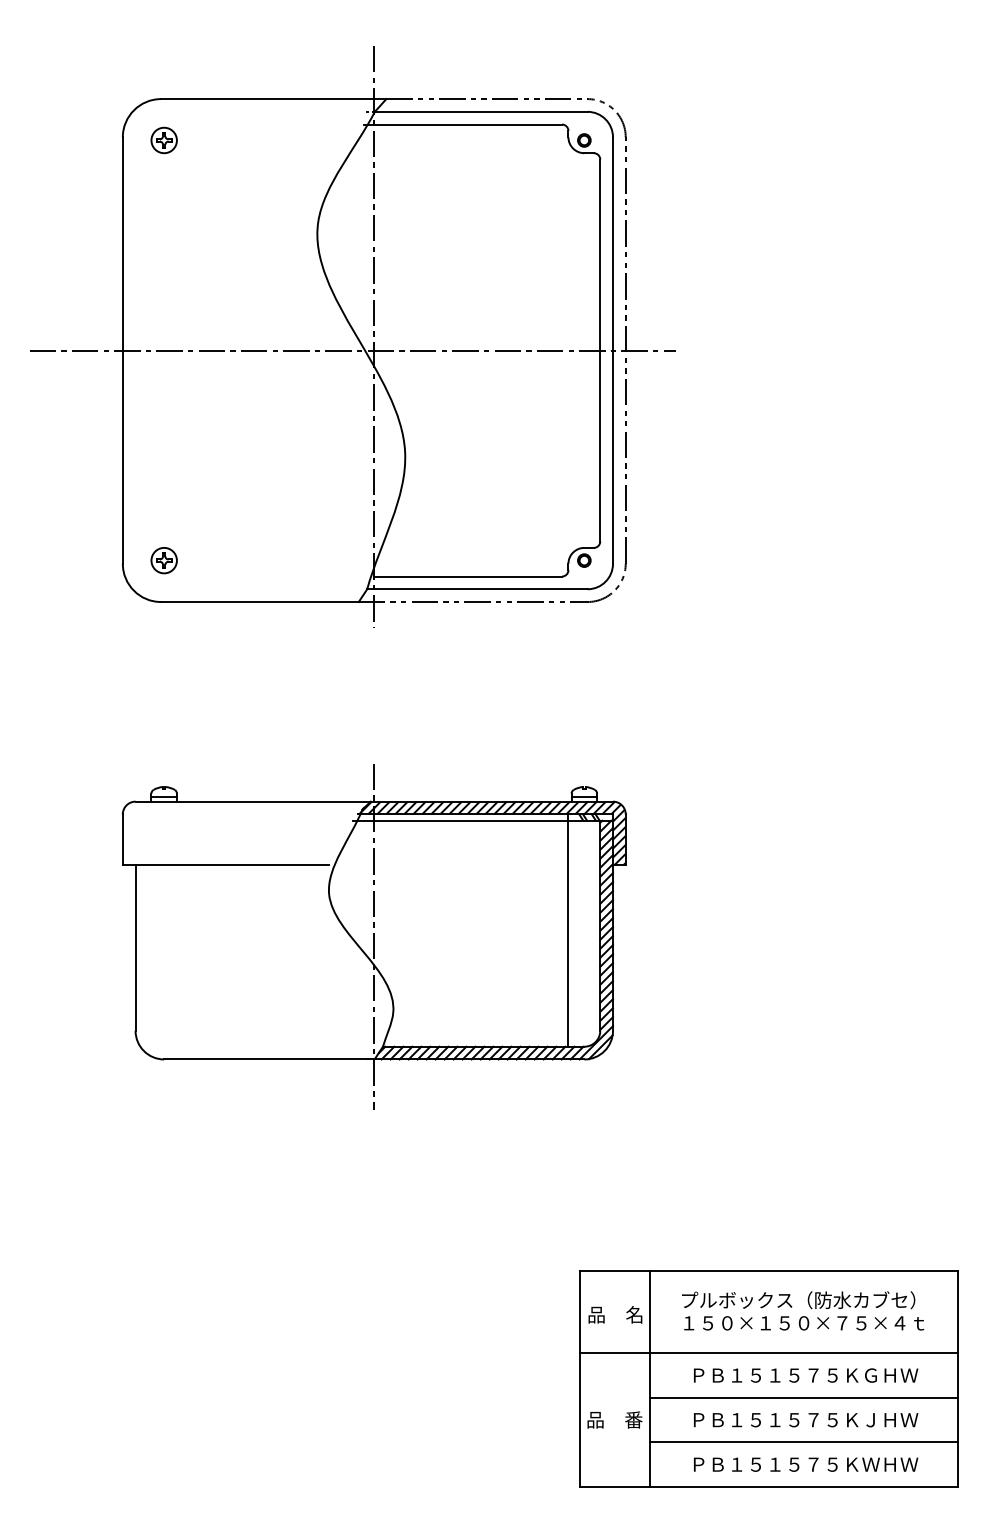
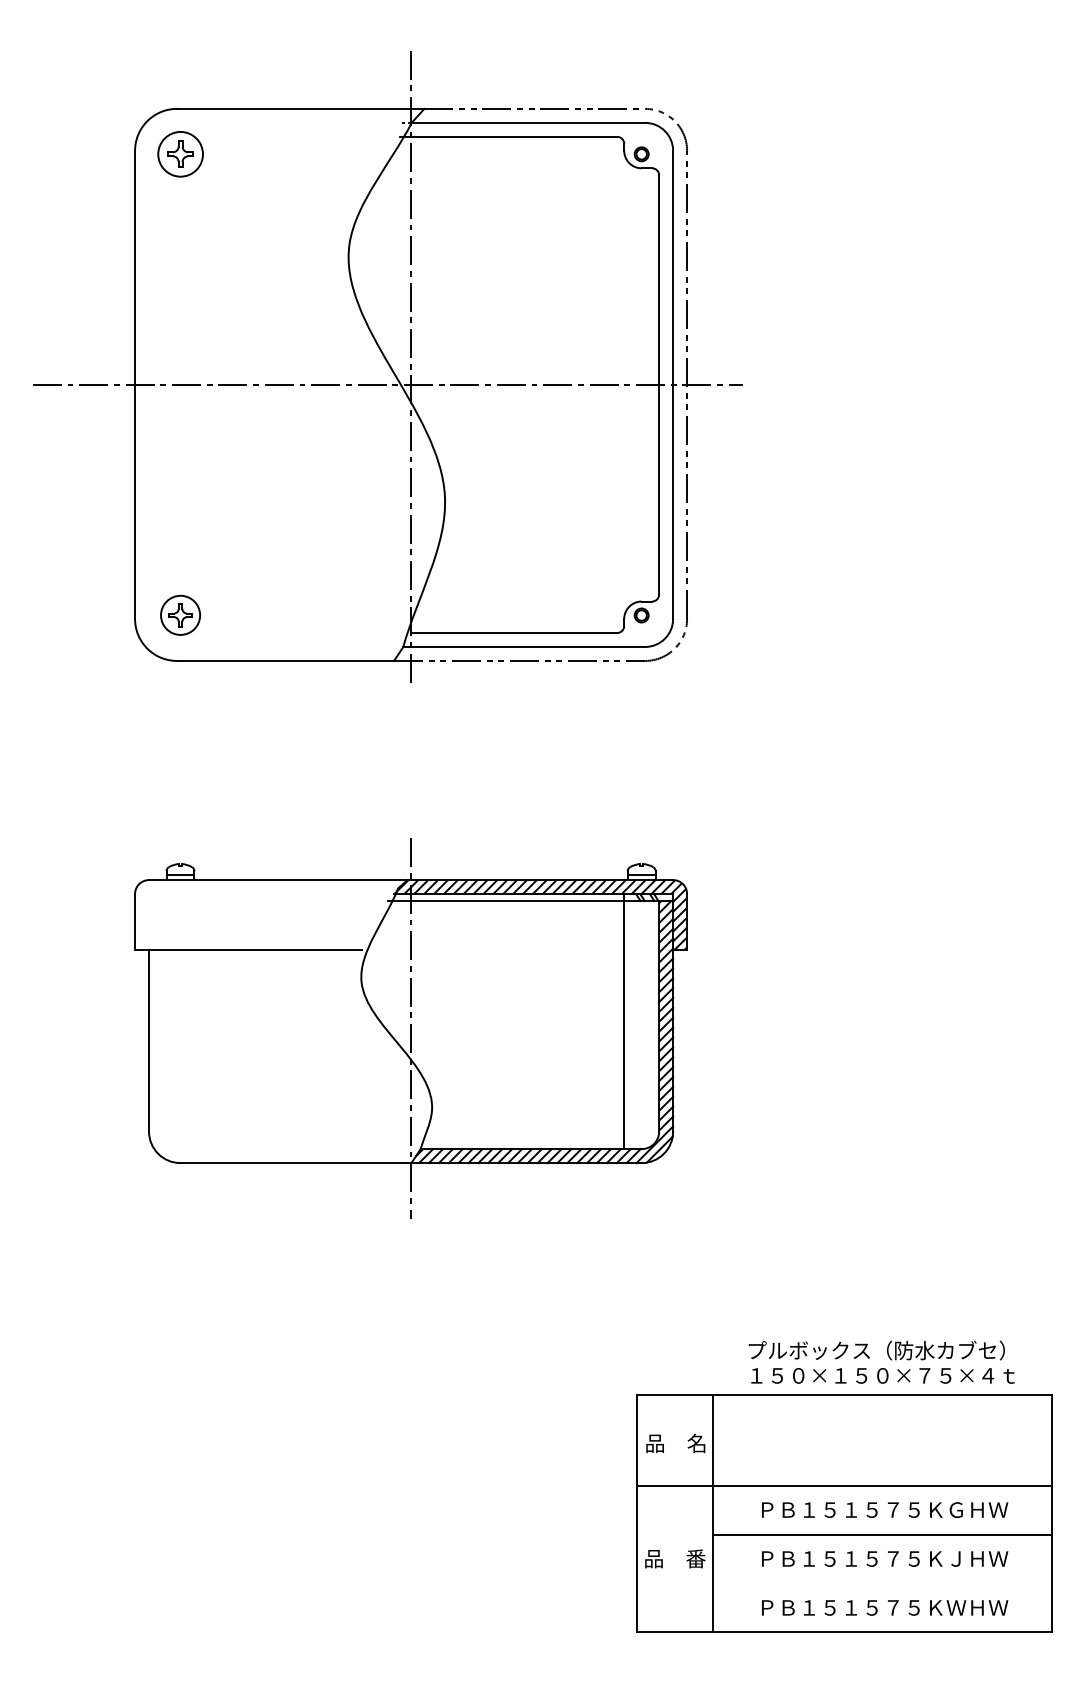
part: (163, 140) -> (179, 154), size x1.6
part: (163, 560) -> (179, 615), size x1.4
text: (803, 1310) -> (882, 1361), moved
line: (803, 1442) -> (882, 1583), removed

